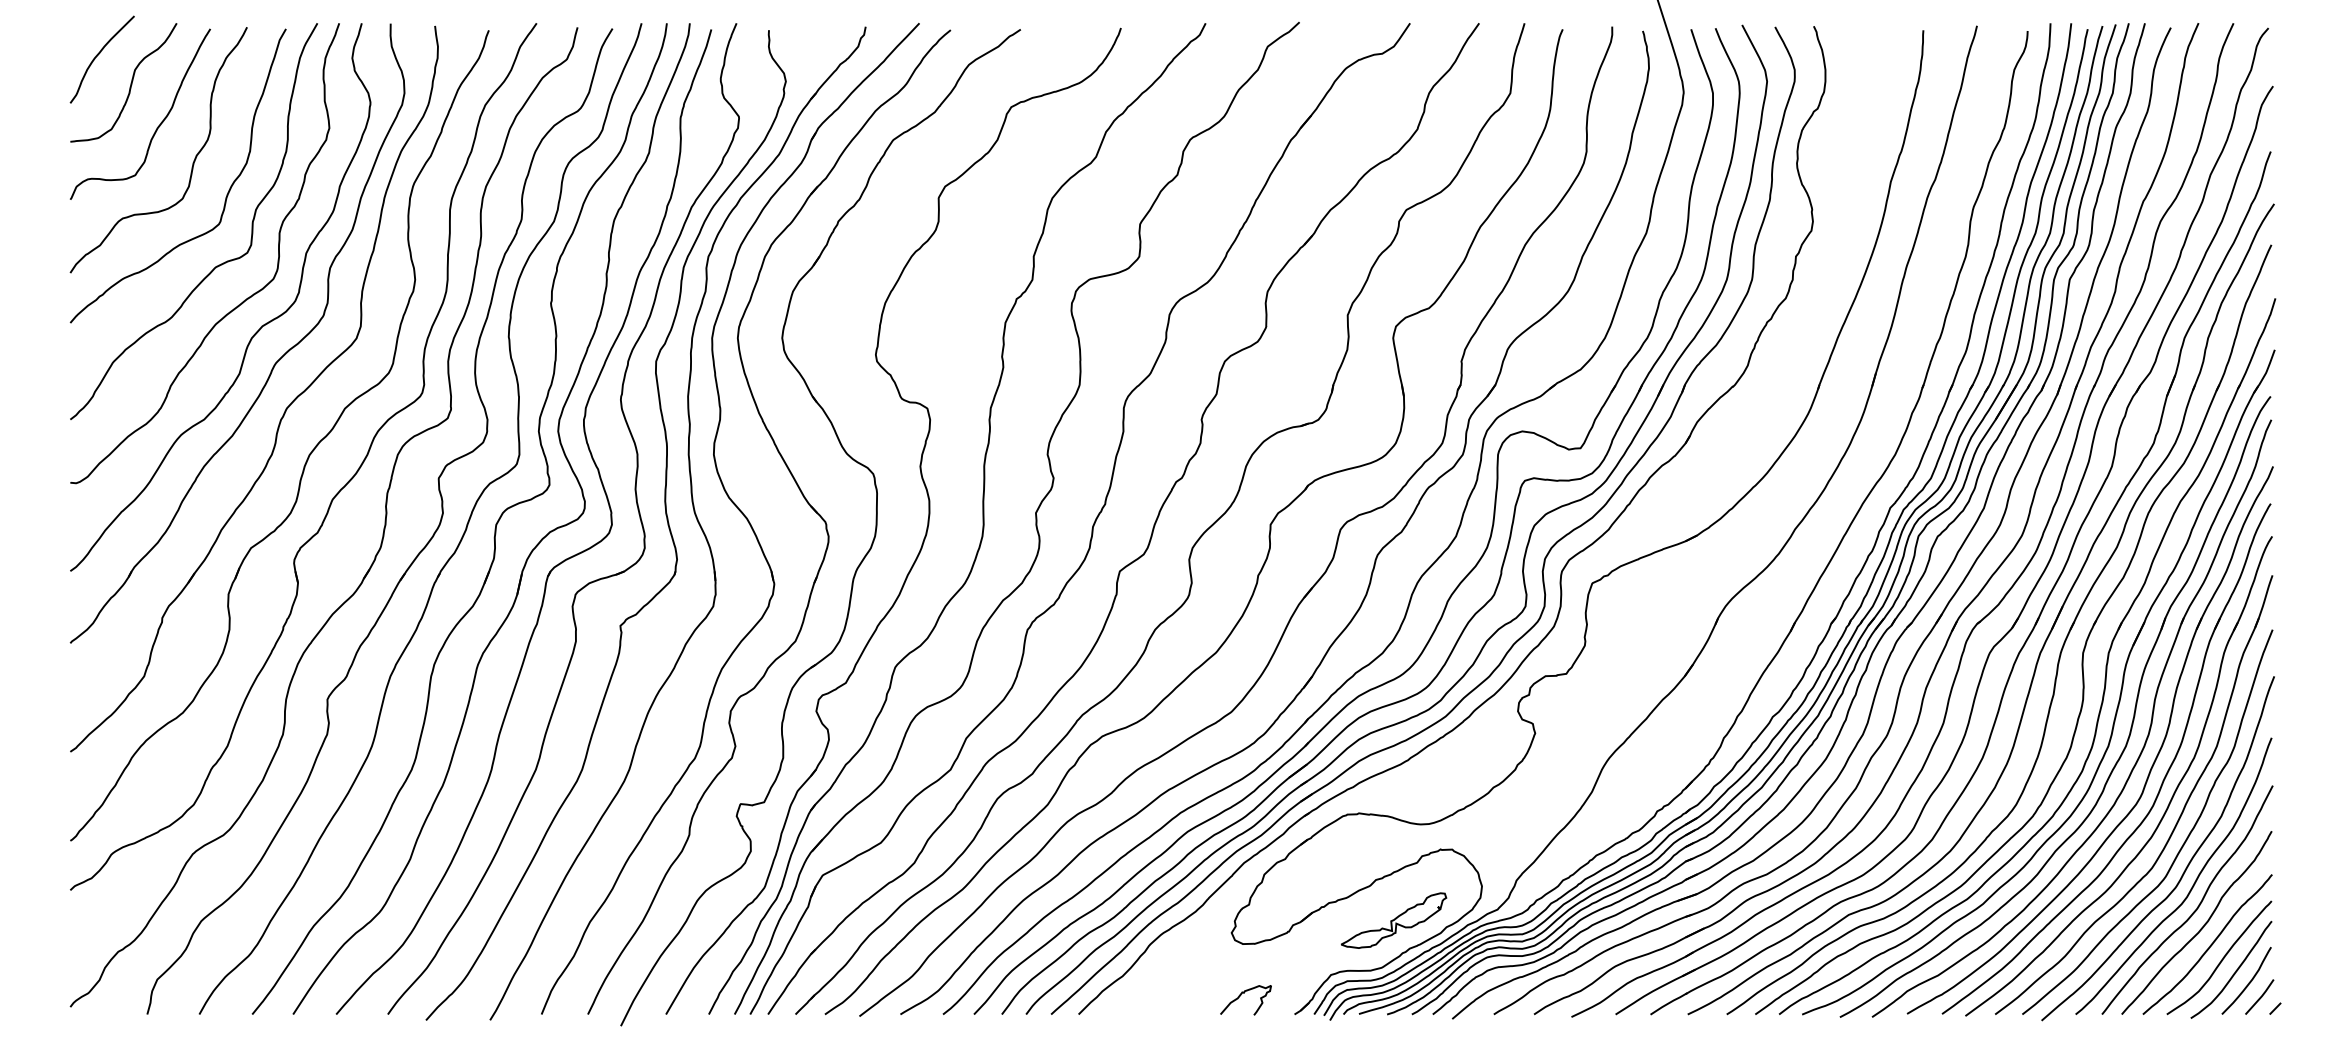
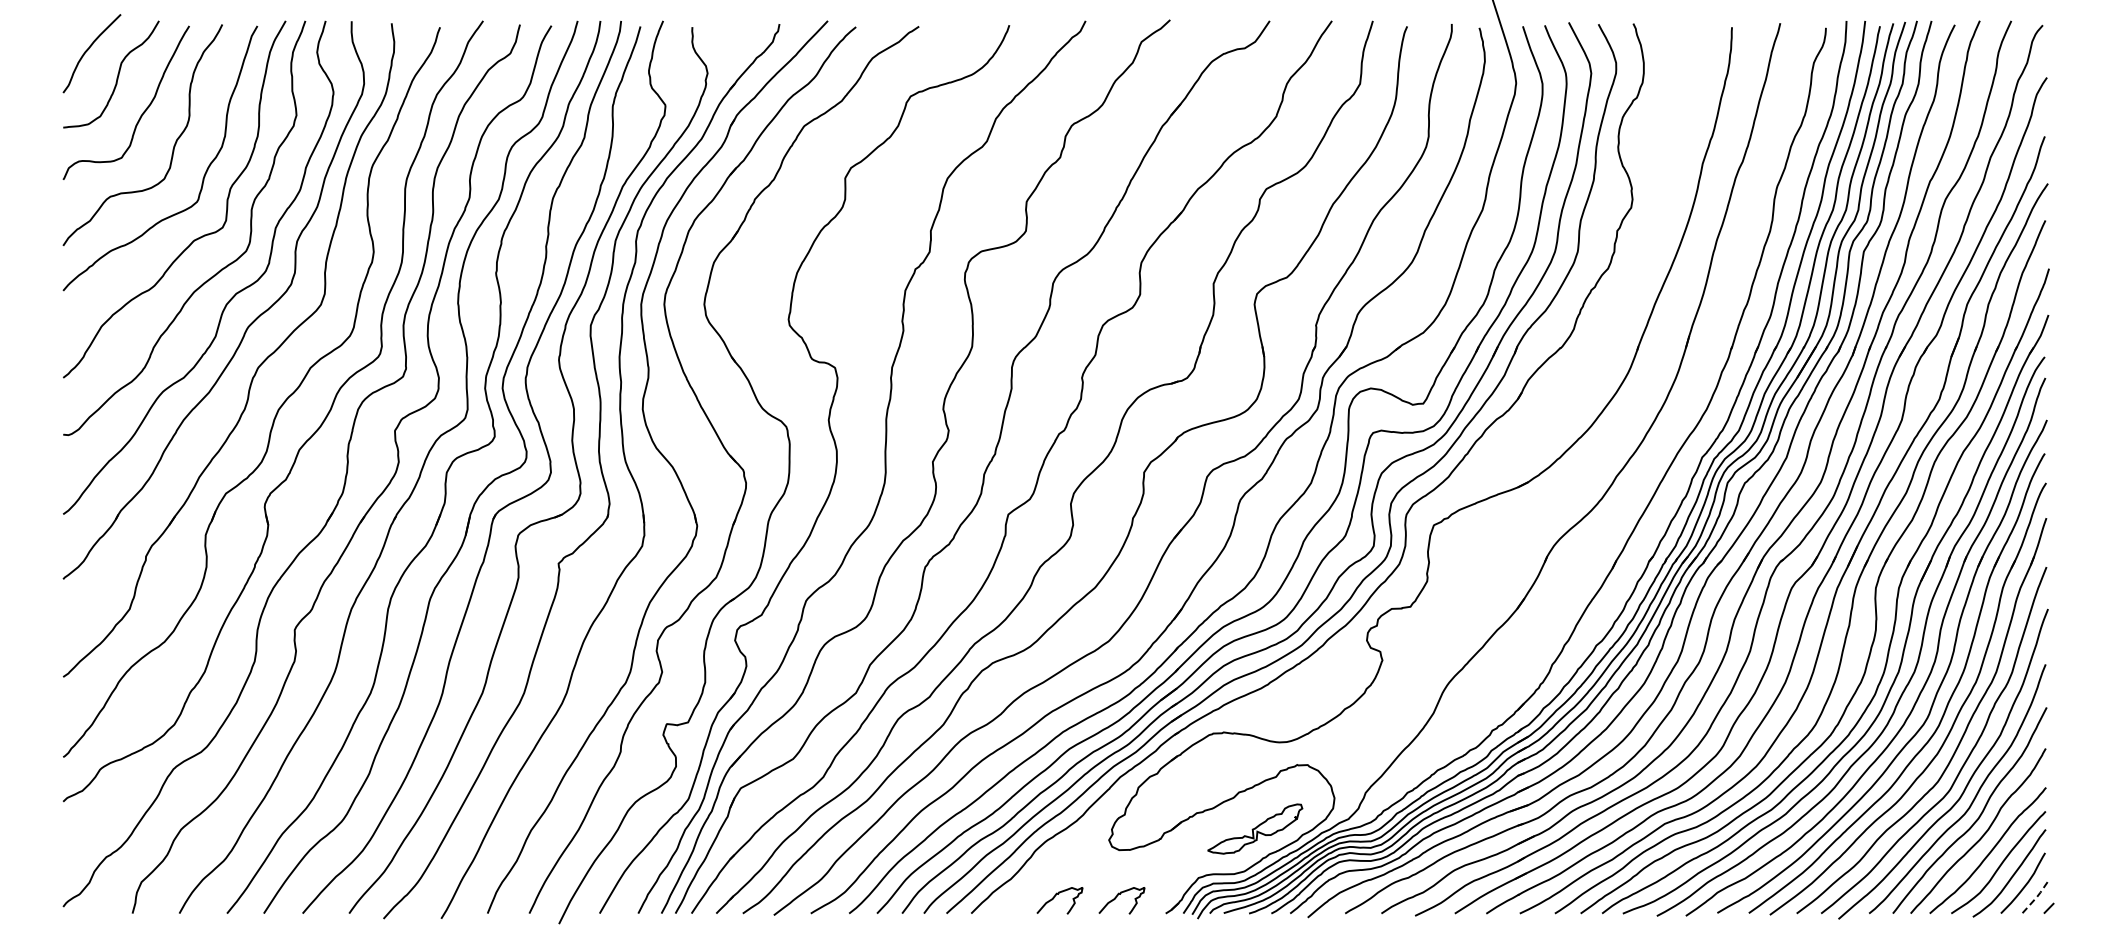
line: (2261, 996) -> (2036, 897), solid -> dashed
curve: (1171, 997) -> (1054, 898), added

